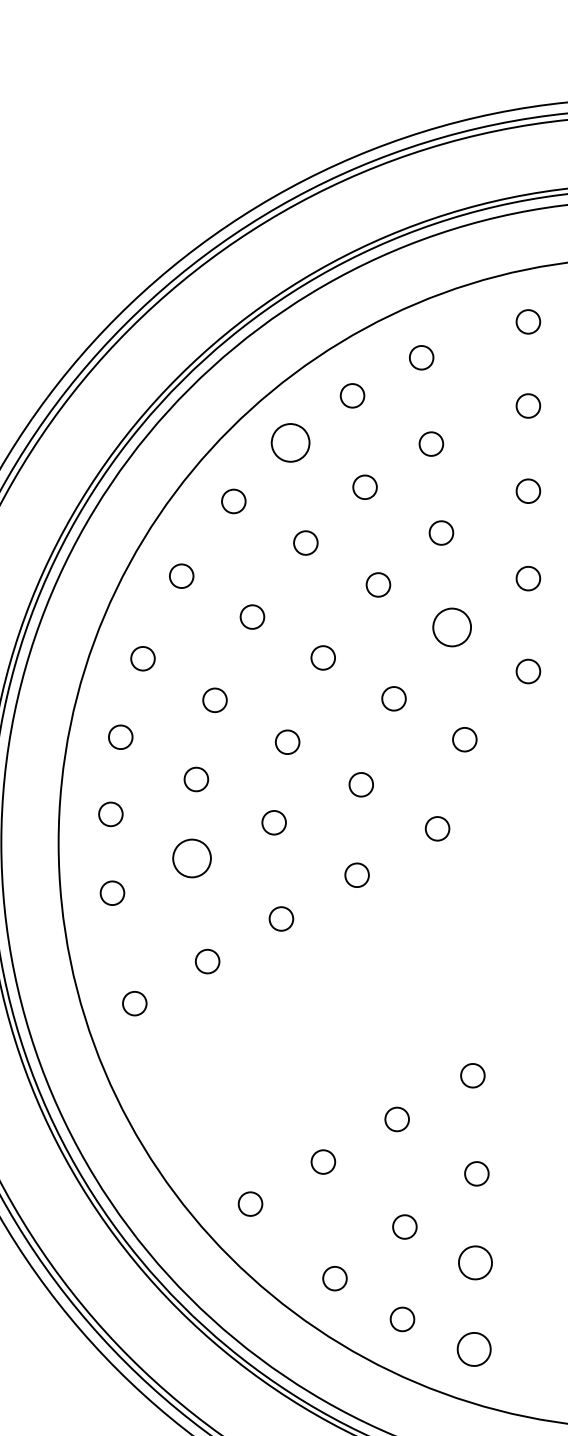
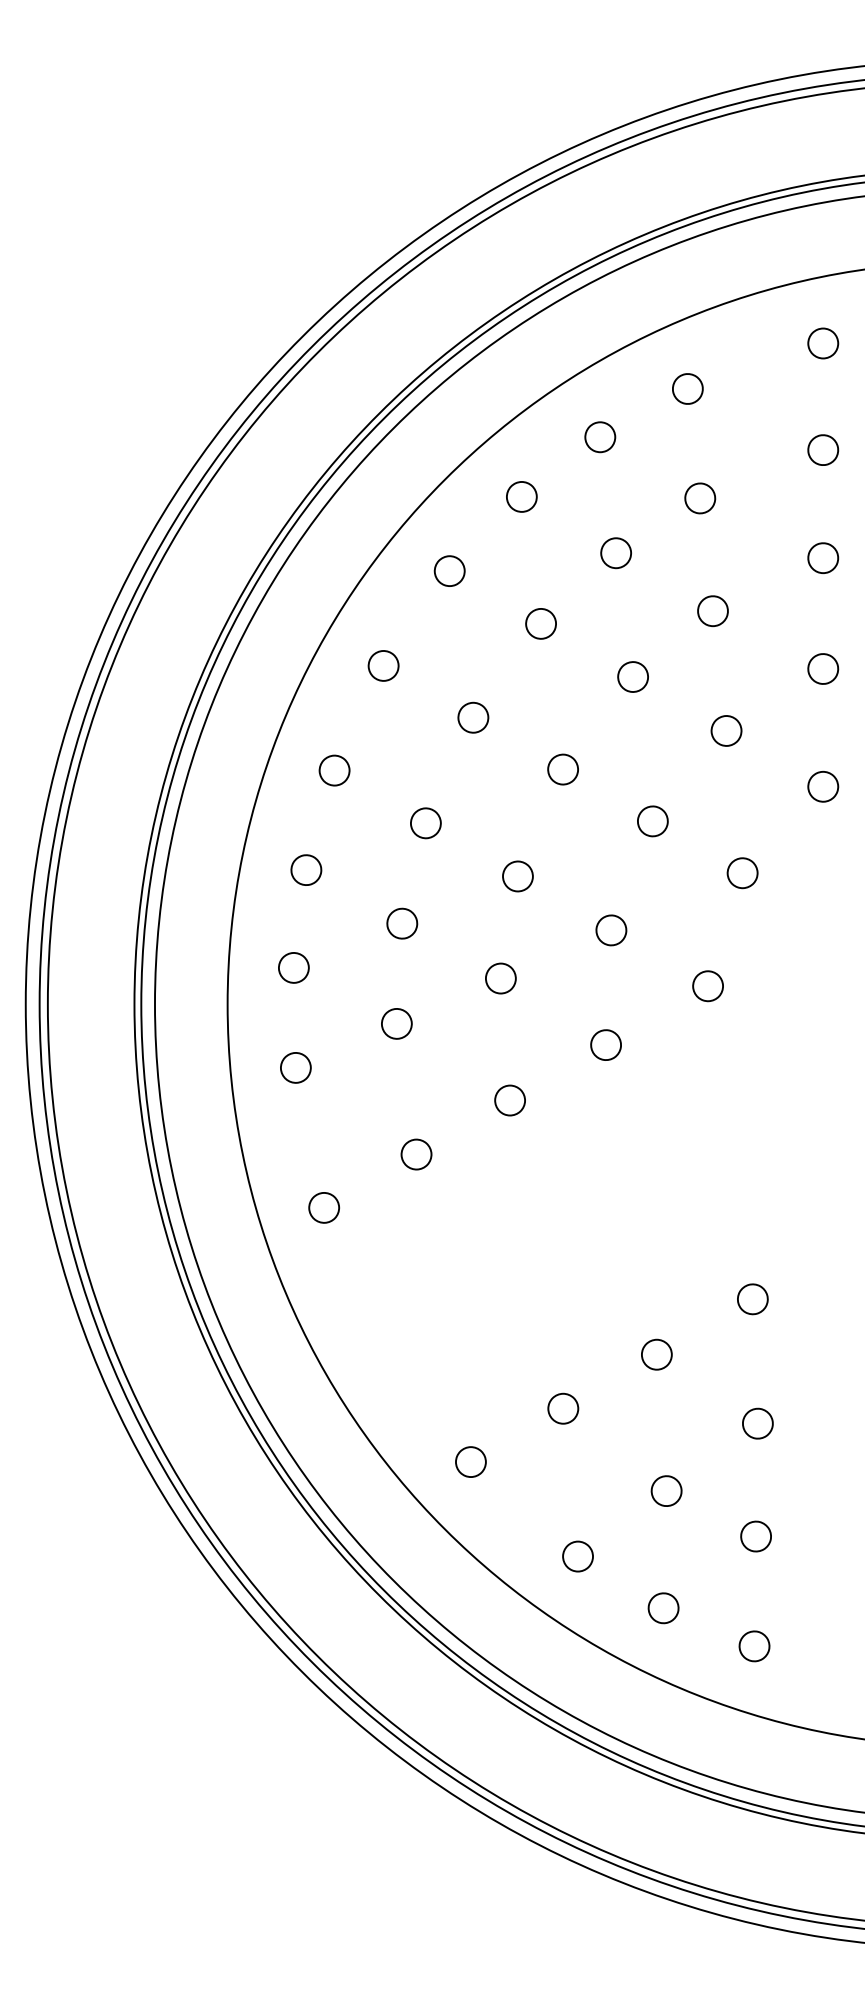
part: (290, 442) -> (521, 496), size x0.62
part: (452, 627) -> (726, 730), size x0.62
part: (191, 858) -> (396, 1023), size x0.62
part: (474, 1262) -> (755, 1536), size x0.71
part: (474, 1349) -> (754, 1646), size x0.71

